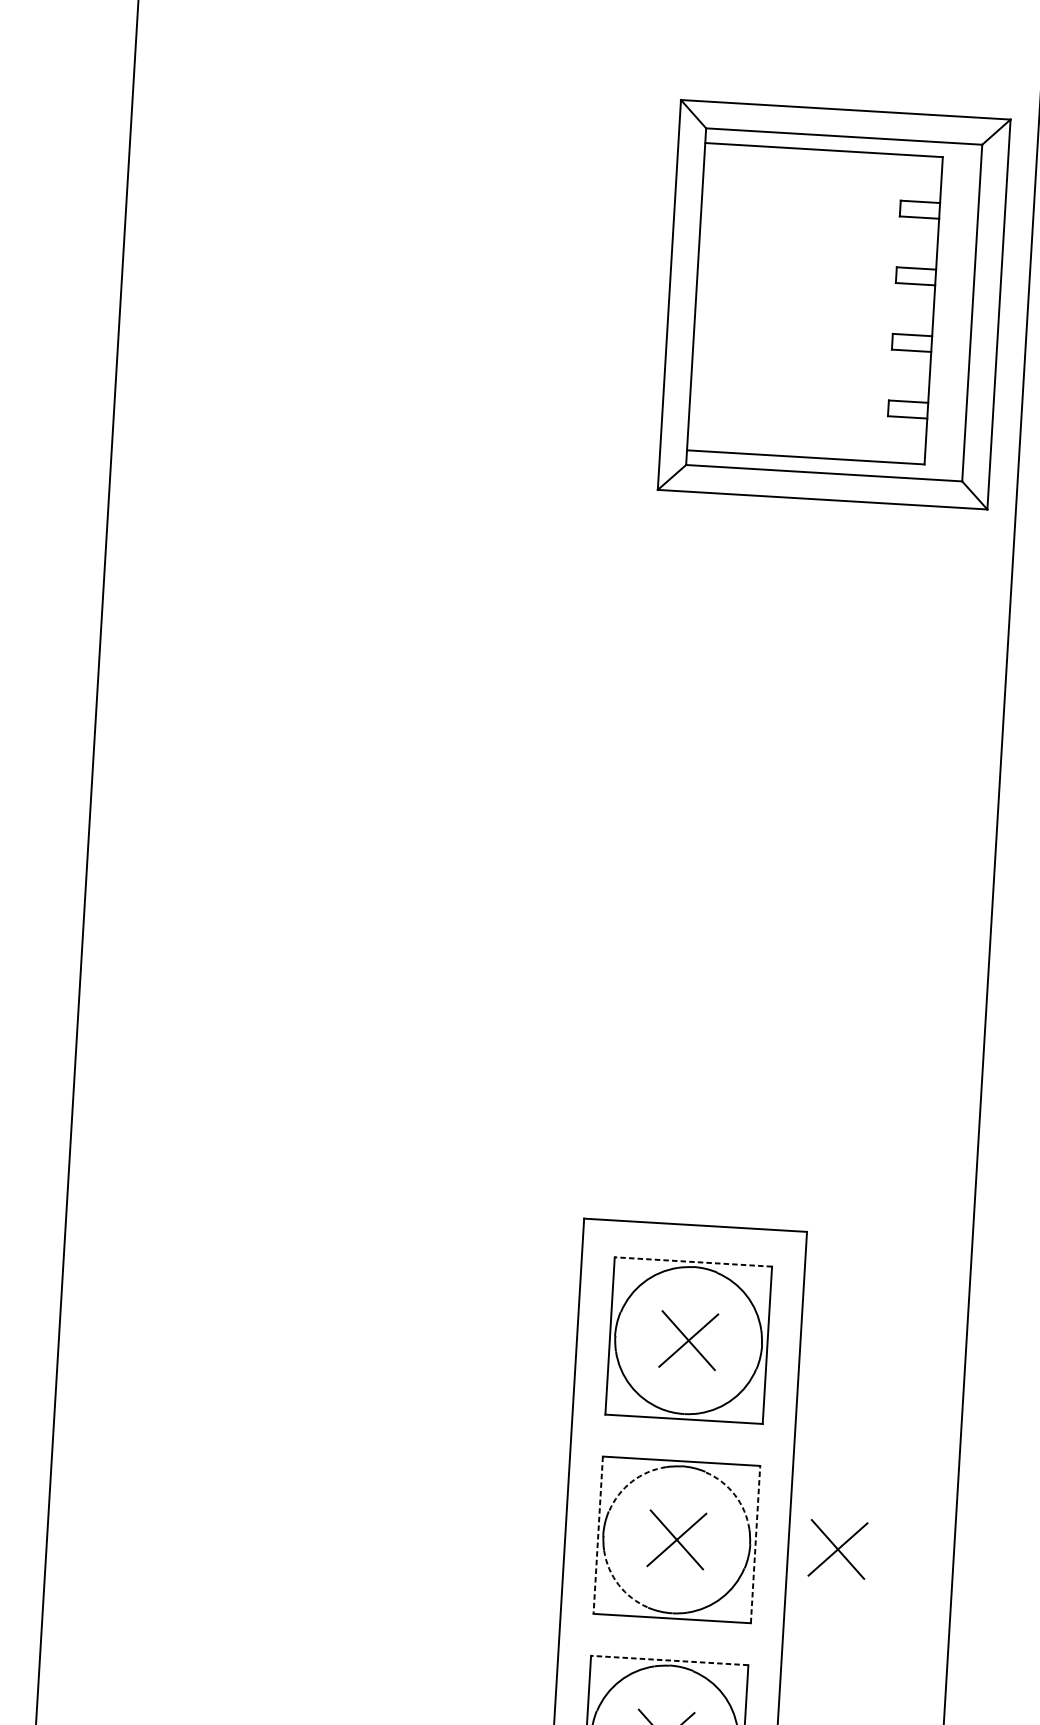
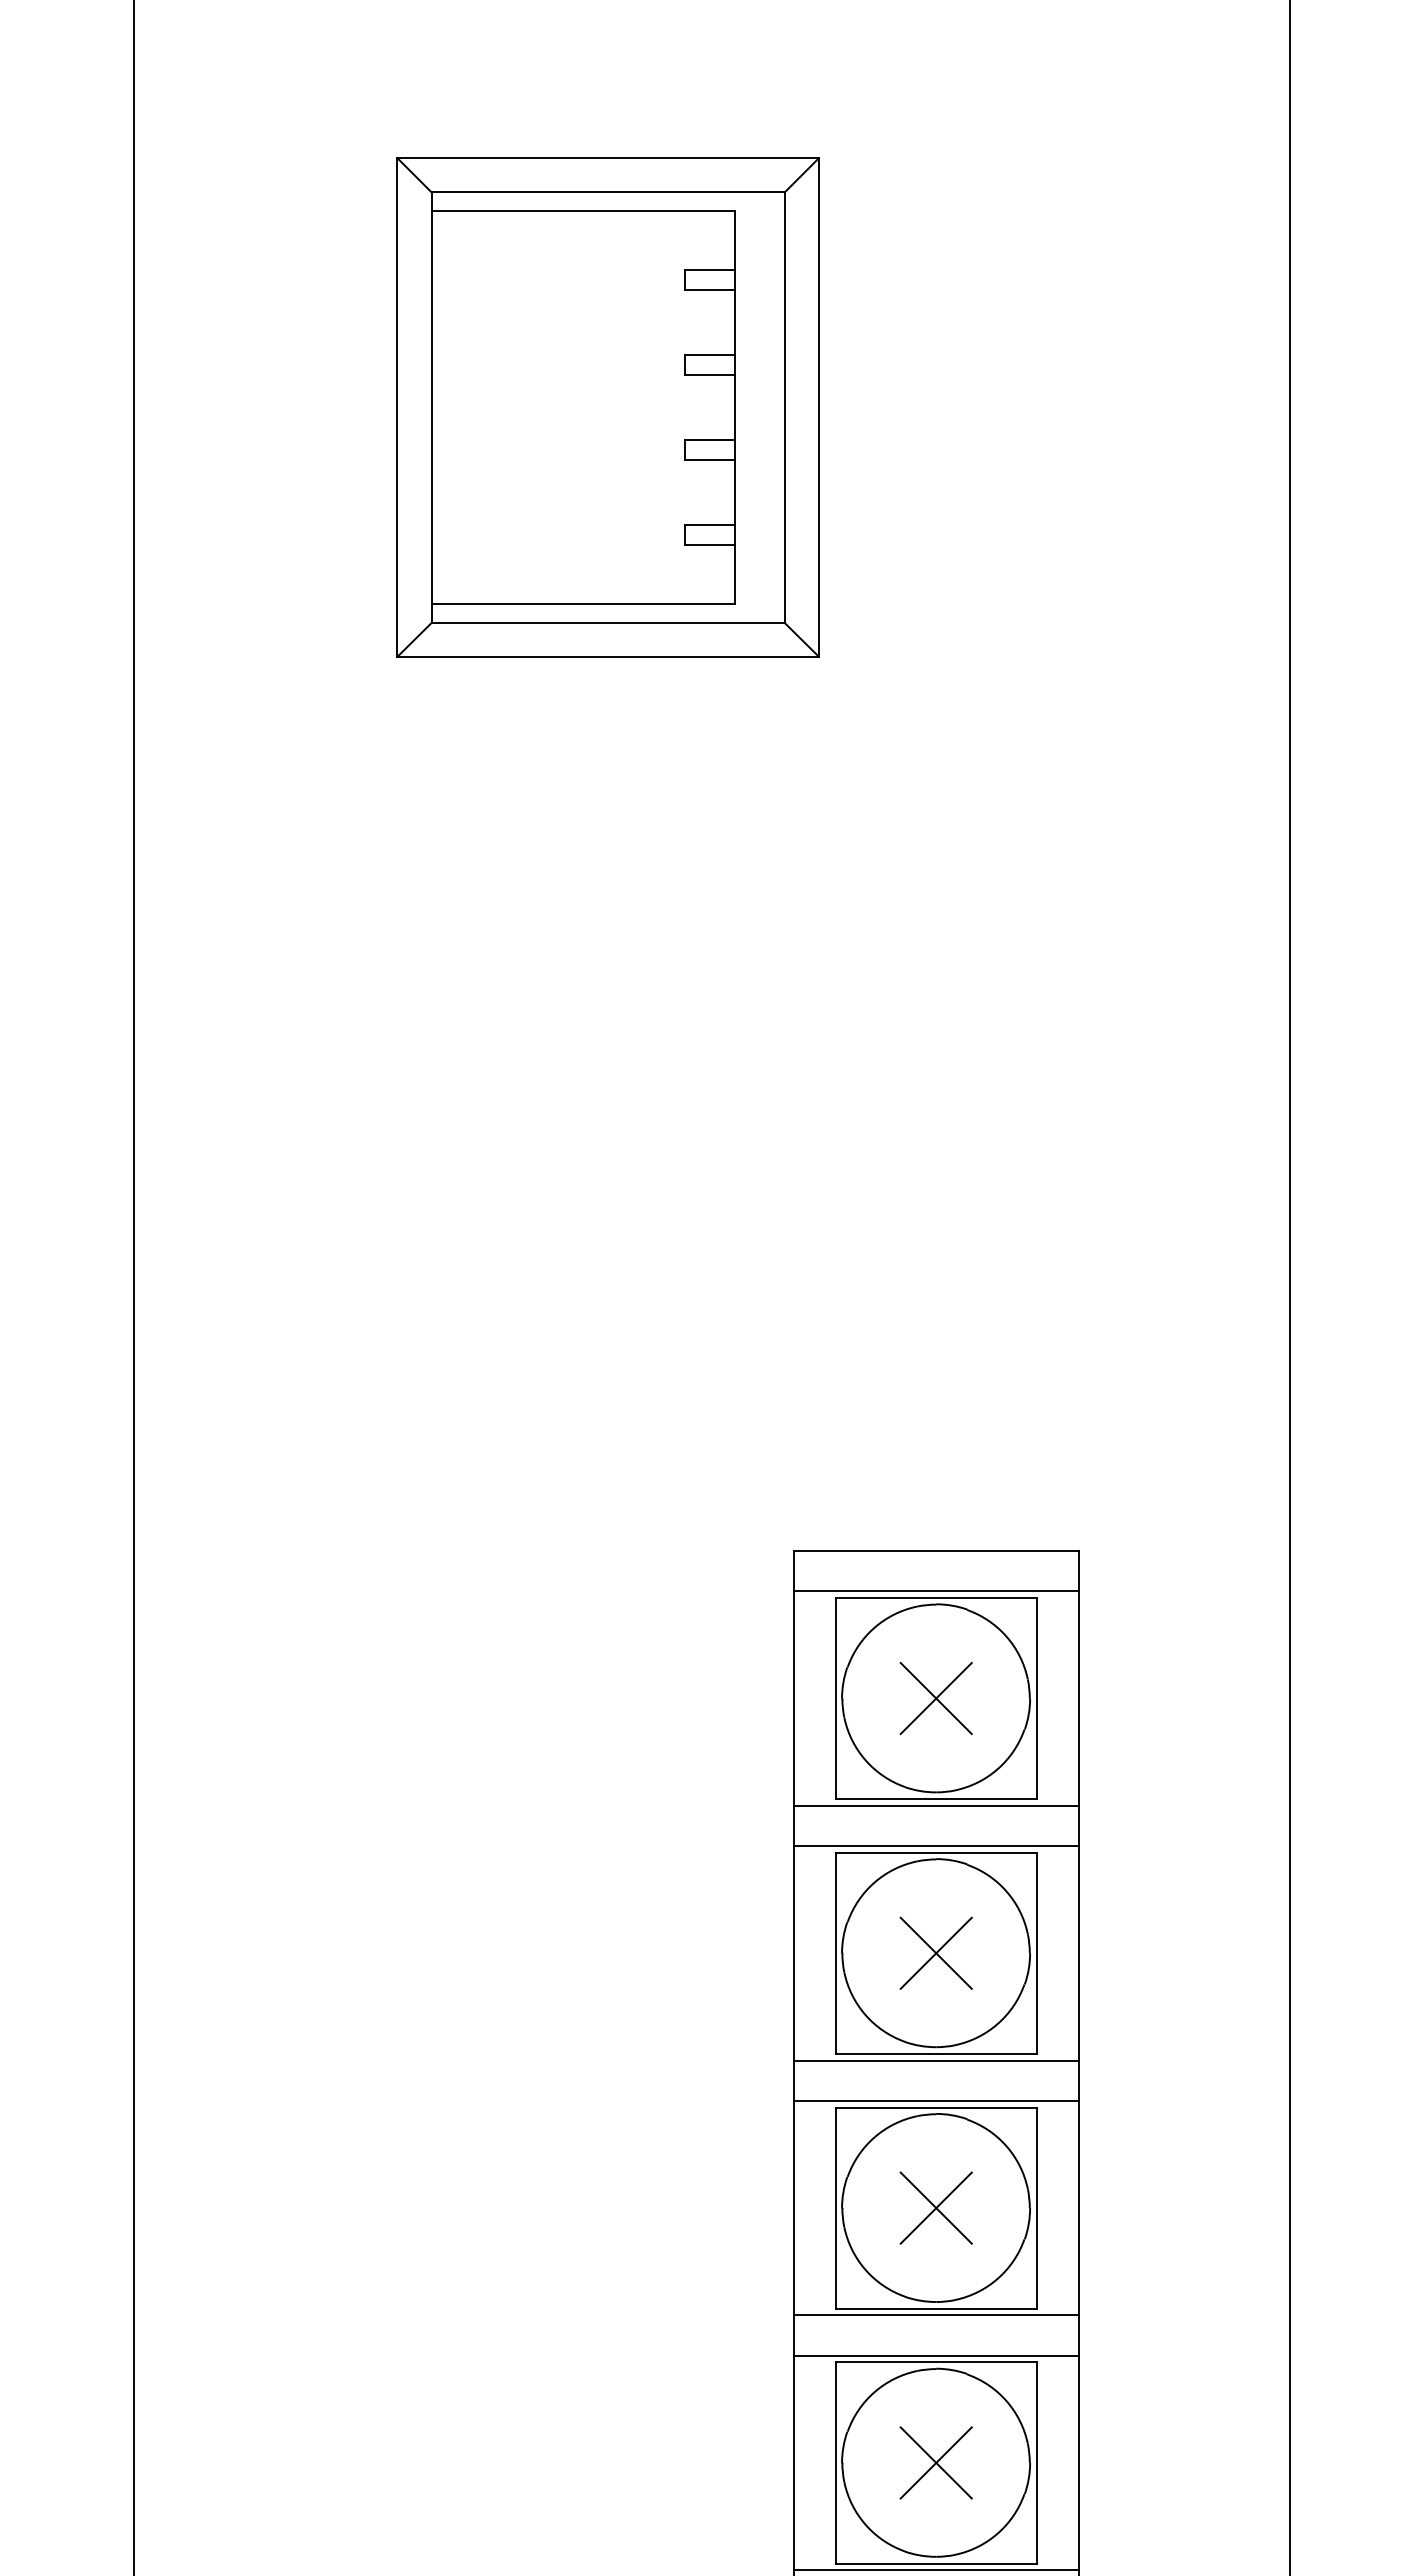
part: (833, 304) -> (607, 407), moved
line: (693, 1256) -> (935, 1591), added
line: (693, 1261) -> (936, 1597), dashed -> solid
line: (683, 1424) -> (935, 1805), added
line: (681, 1456) -> (935, 1846), added
arc: (631, 1481) -> (874, 1882), dashed -> solid
arc: (734, 1494) -> (1006, 1891), dashed -> solid
line: (598, 1535) -> (835, 1953), dashed -> solid
line: (755, 1544) -> (1036, 1953), dashed -> solid
part: (837, 1548) -> (1141, 1952), removed
arc: (618, 1585) -> (865, 2015), dashed -> solid
line: (671, 1623) -> (935, 2060), added
line: (669, 1654) -> (935, 2100), added
line: (669, 1660) -> (936, 2107), dashed -> solid

